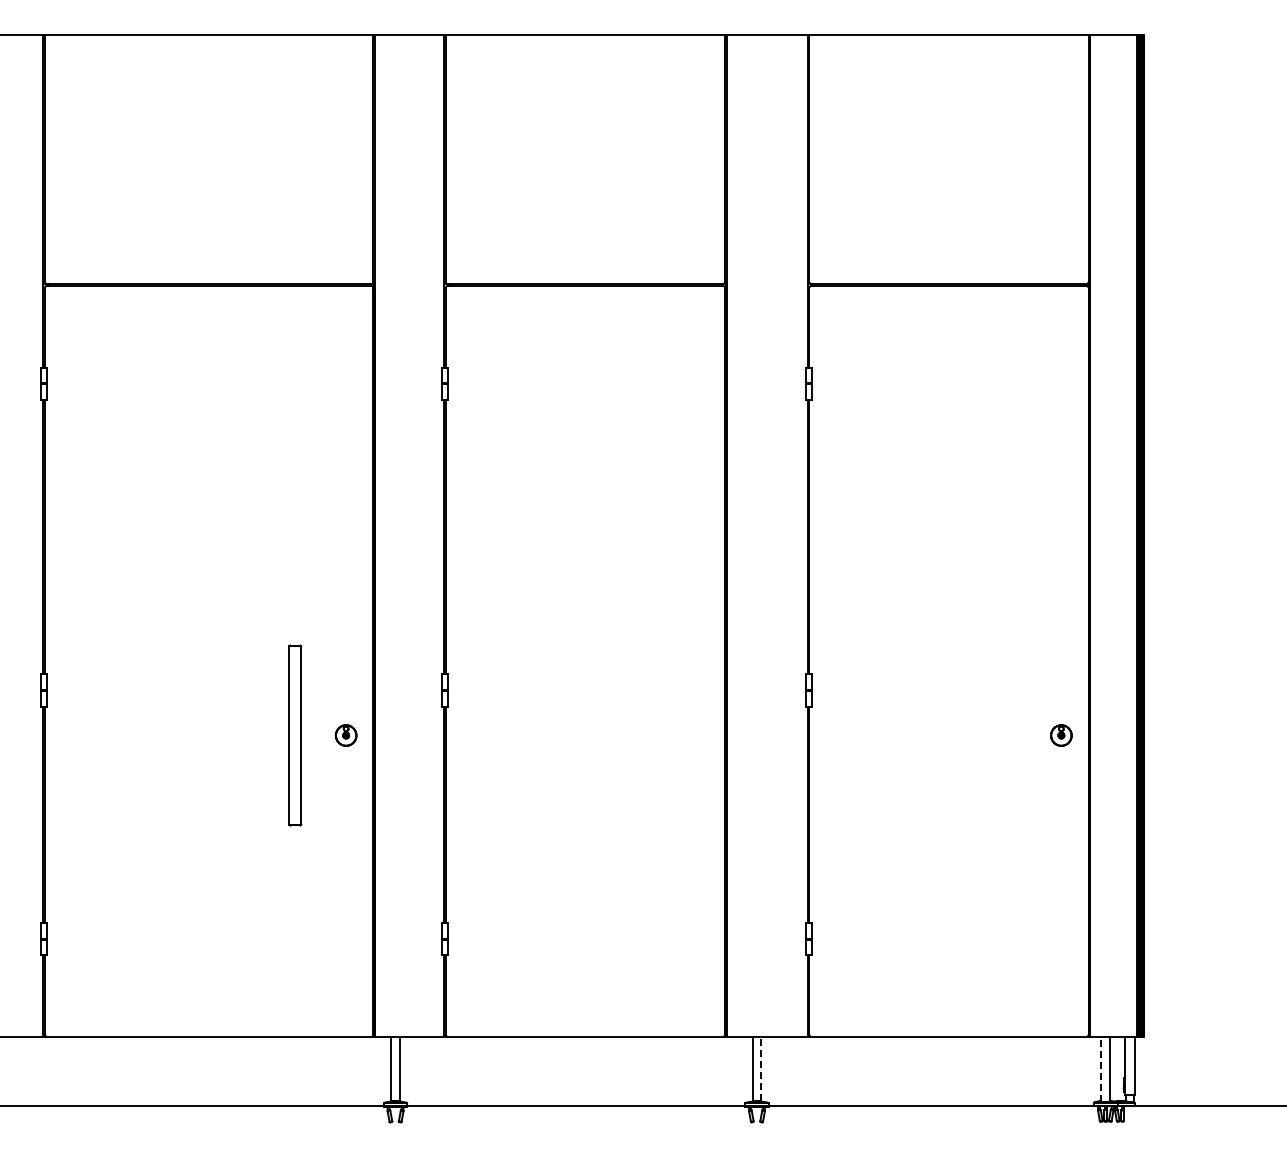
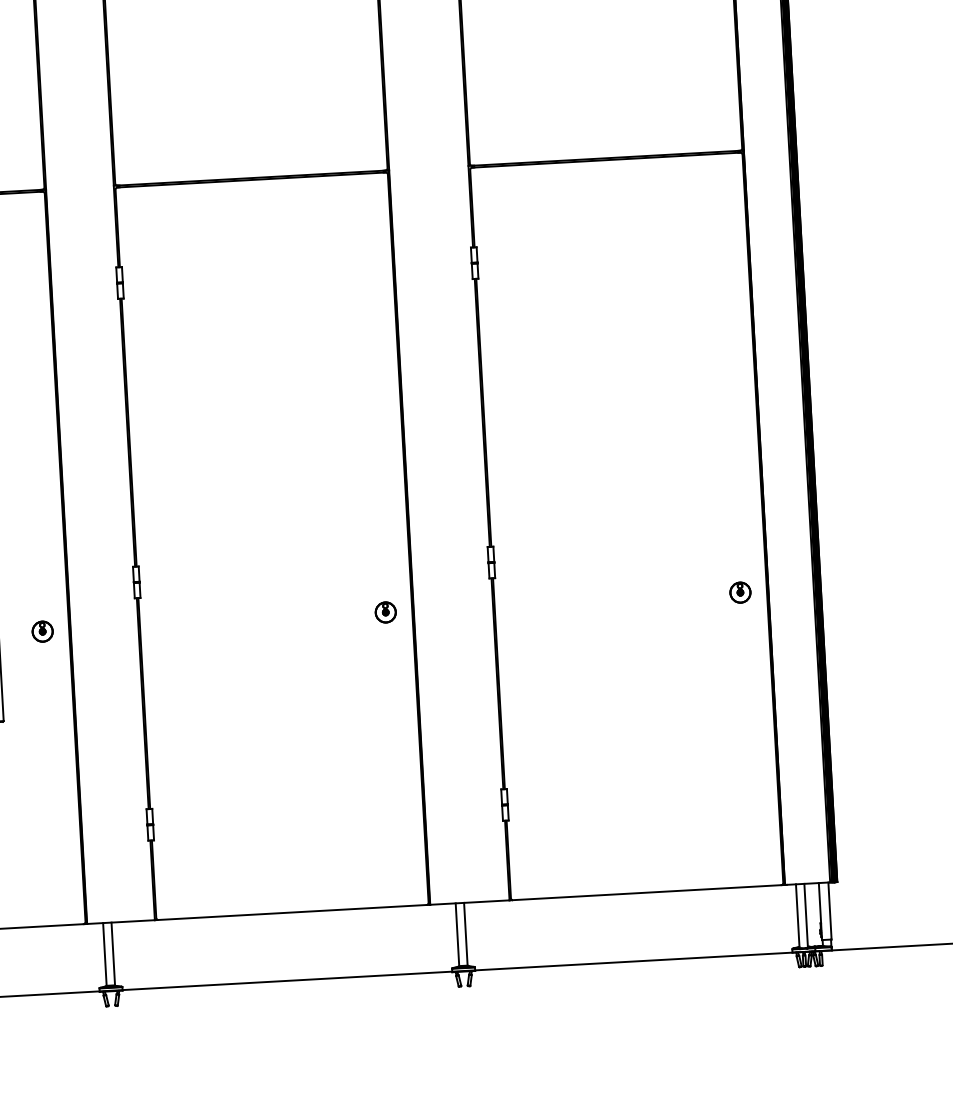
part: (697, 735) -> (385, 612), added
line: (761, 1068) -> (466, 933), dashed -> solid
line: (1101, 1069) -> (797, 916), dashed -> solid

